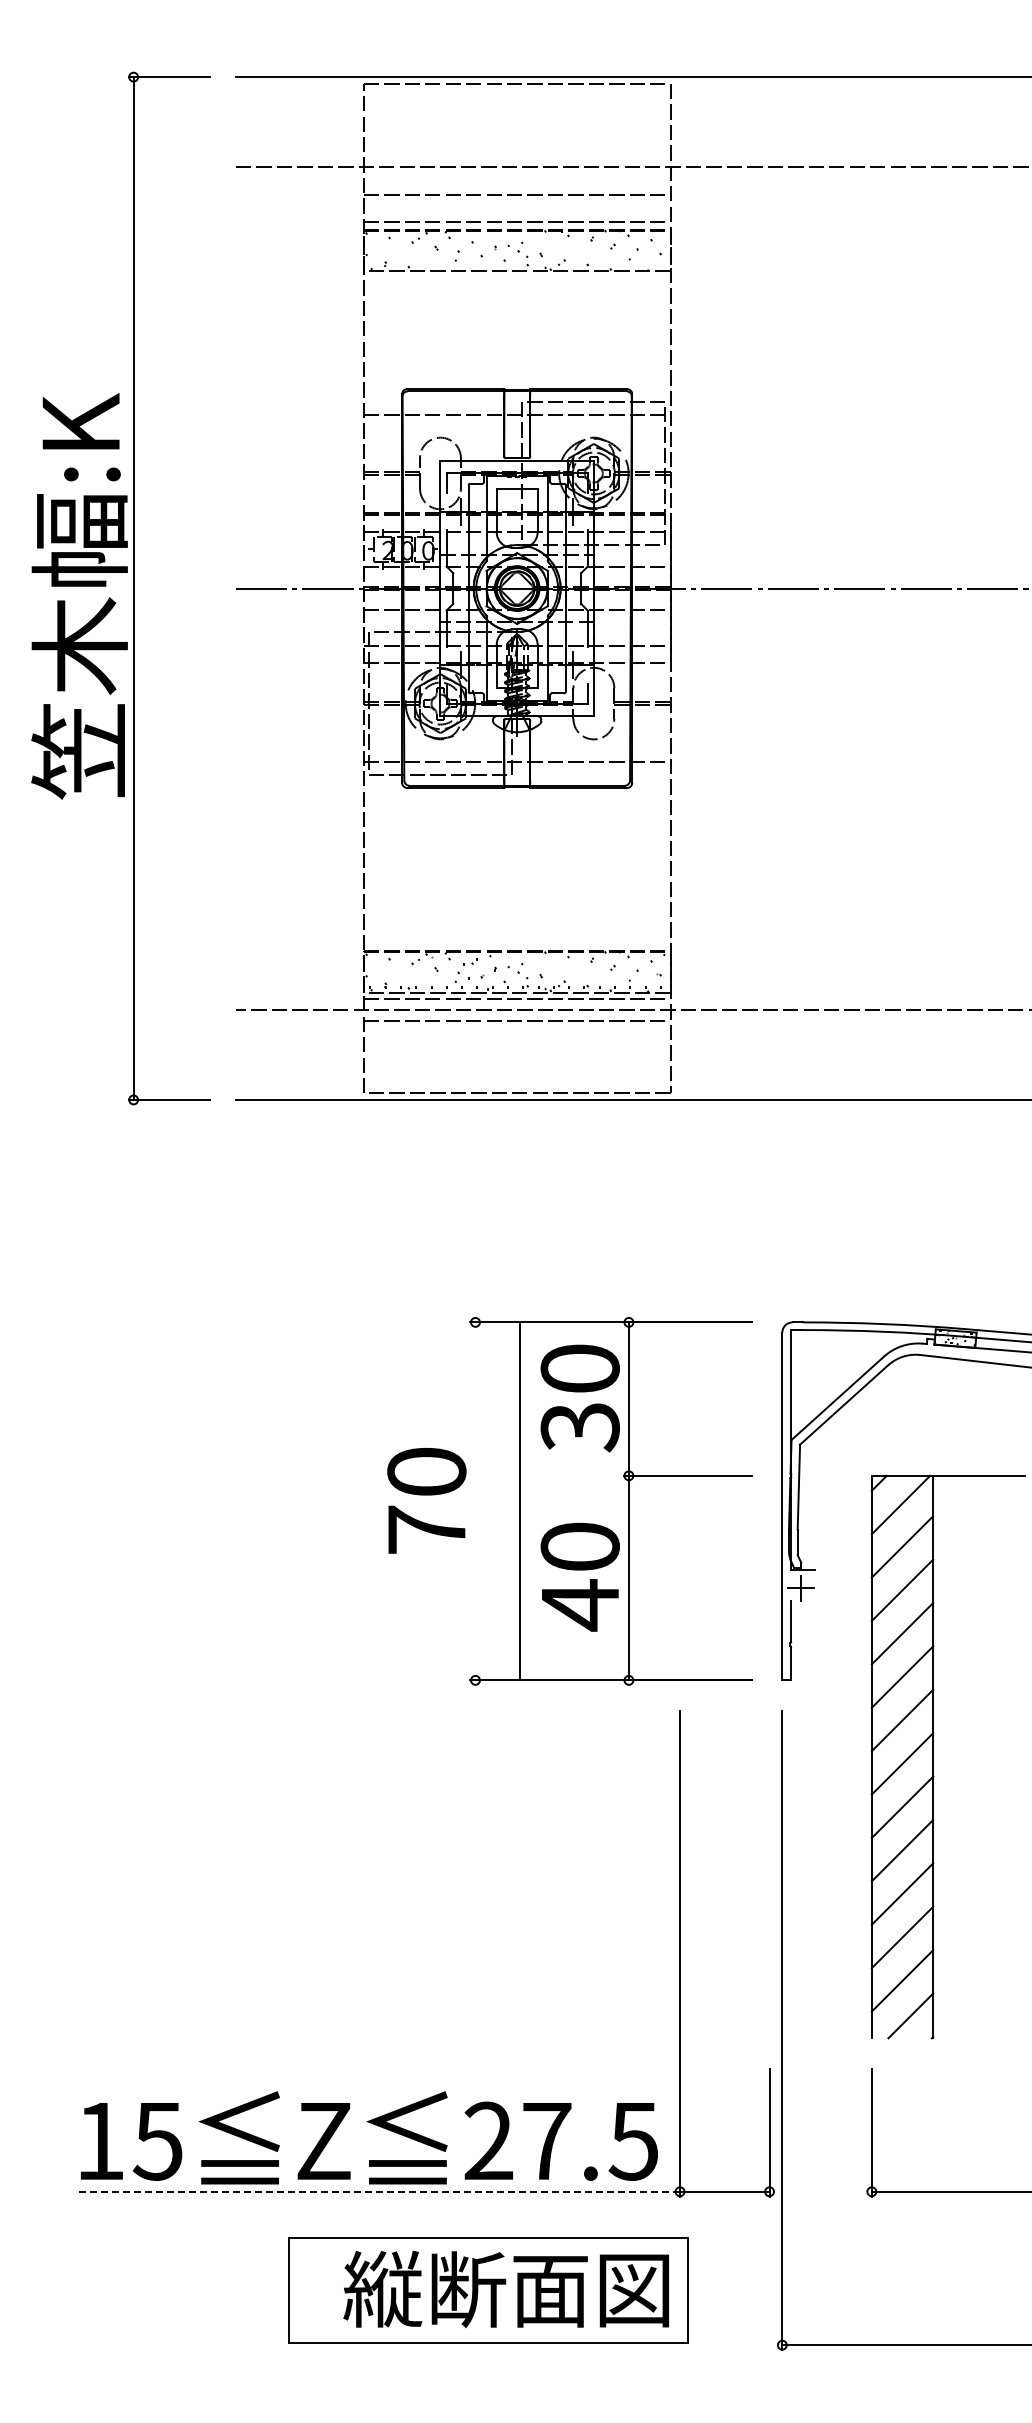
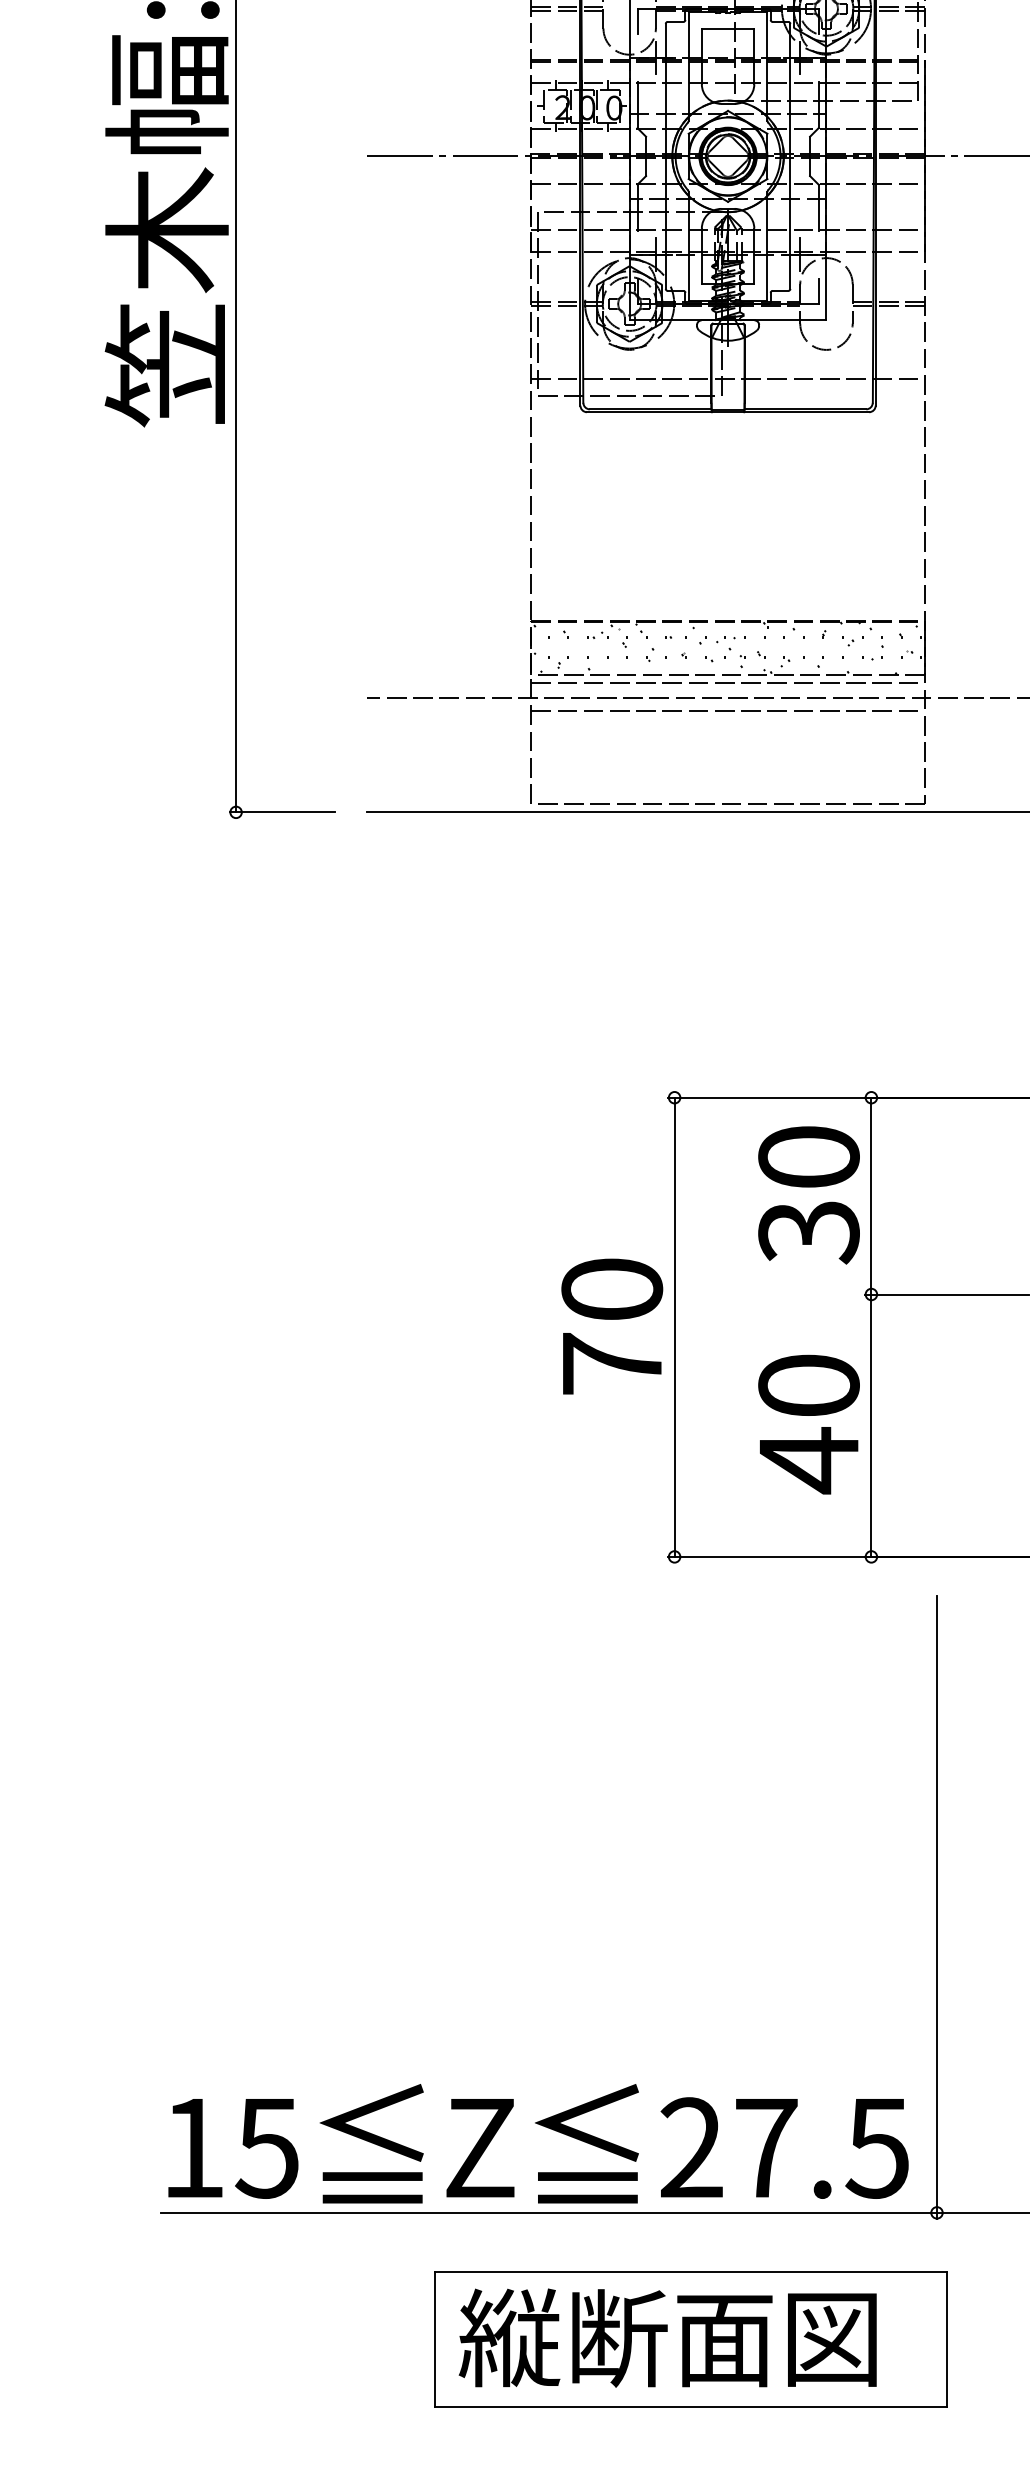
line: (519, 1501) -> (674, 1327), moved
line: (377, 2191) -> (548, 2212), dashed -> solid
text: (505, 2289) -> (666, 2338), moved

